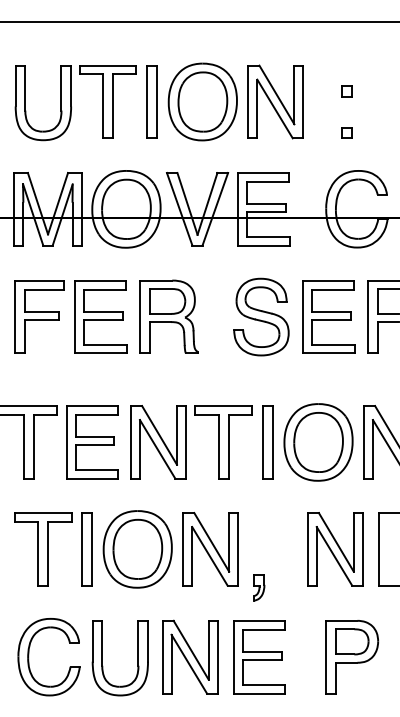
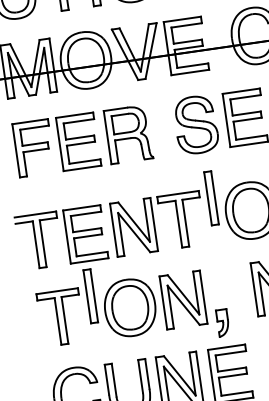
part: (267, 442) -> (211, 198), moved
part: (86, 549) -> (90, 296), moved
part: (259, 587) -> (223, 322), size x1.4

